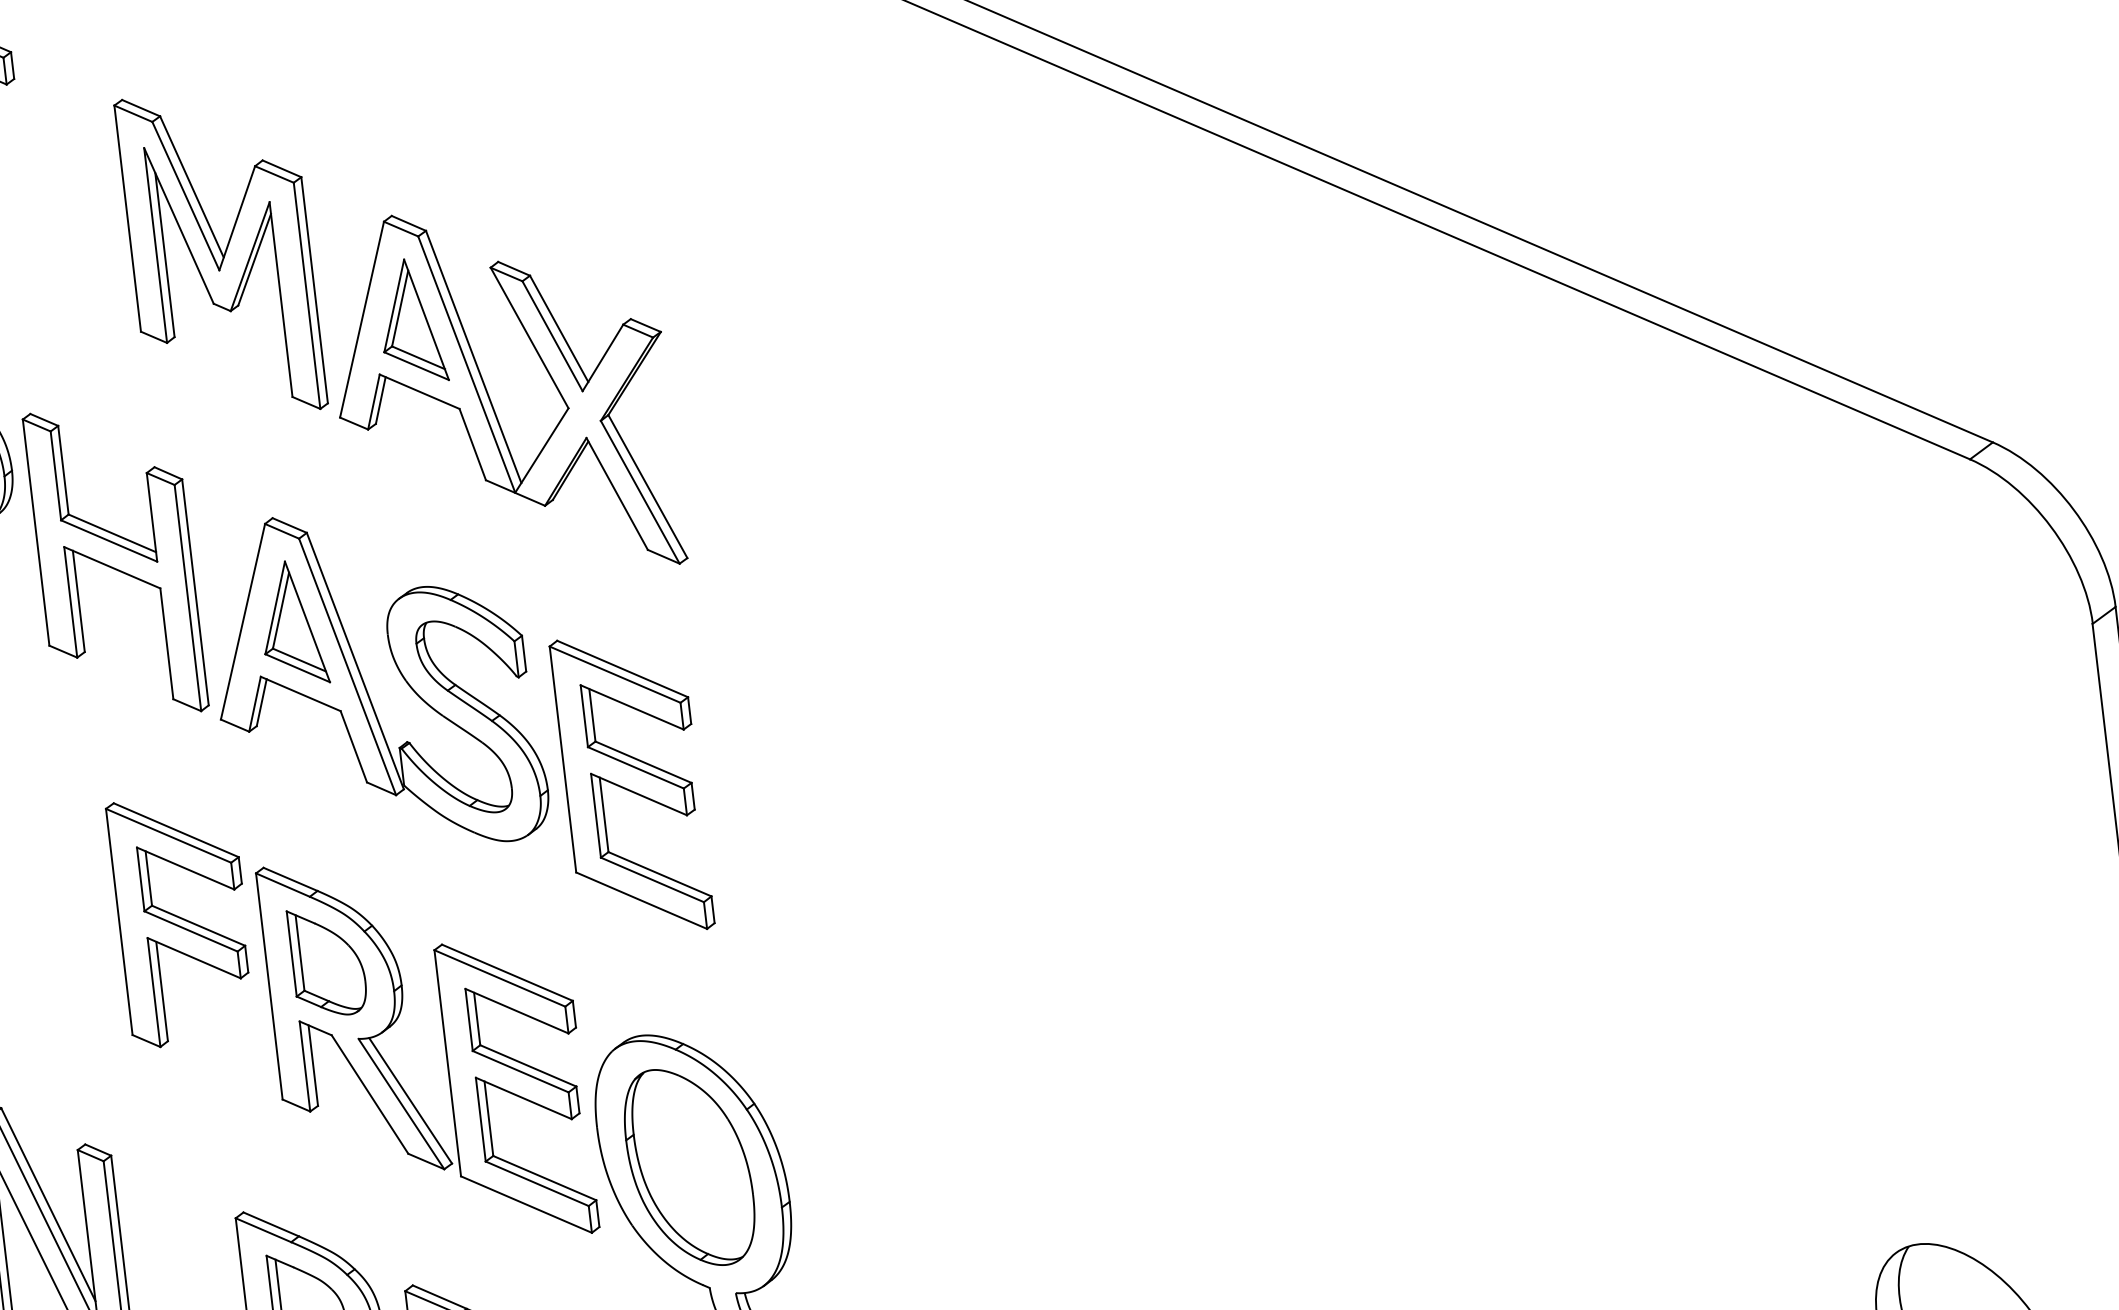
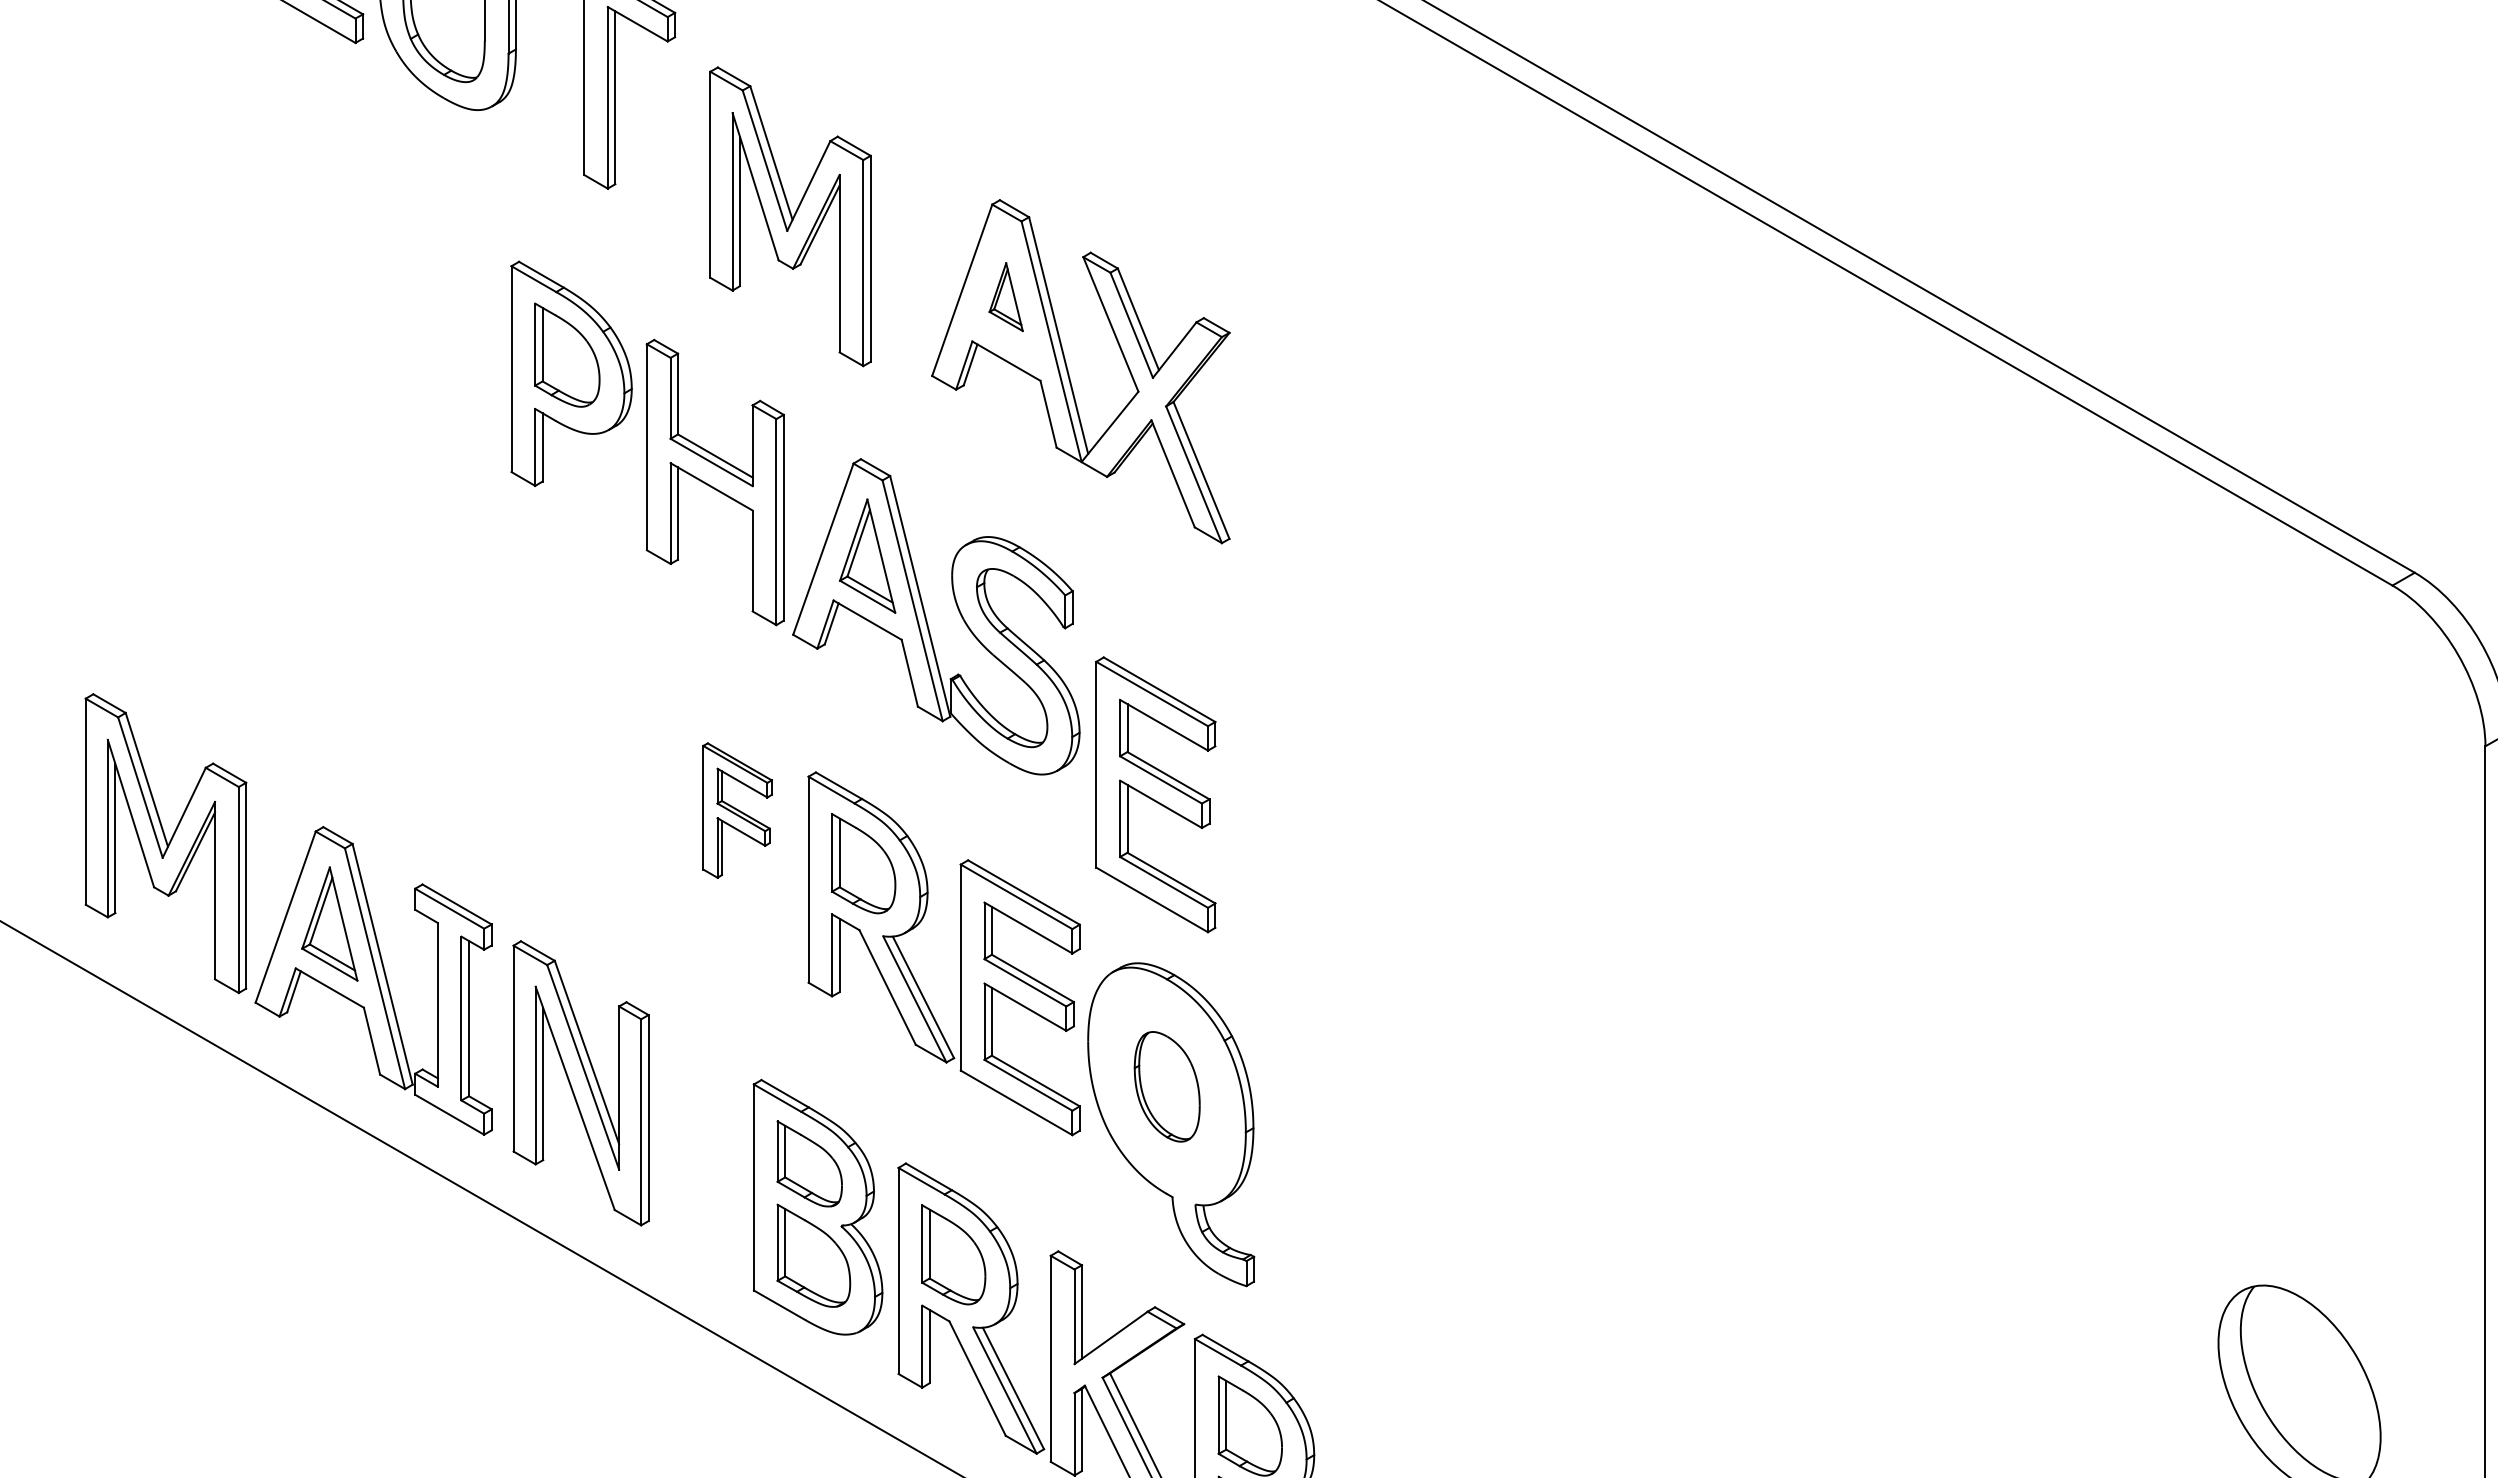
part: (221, 254) -> (790, 216), moved
part: (410, 320) -> (1005, 296), size x0.6
part: (631, 784) -> (1155, 794), moved
part: (182, 919) -> (737, 810), size x0.6
part: (690, 1167) -> (1167, 1086), size x0.6

